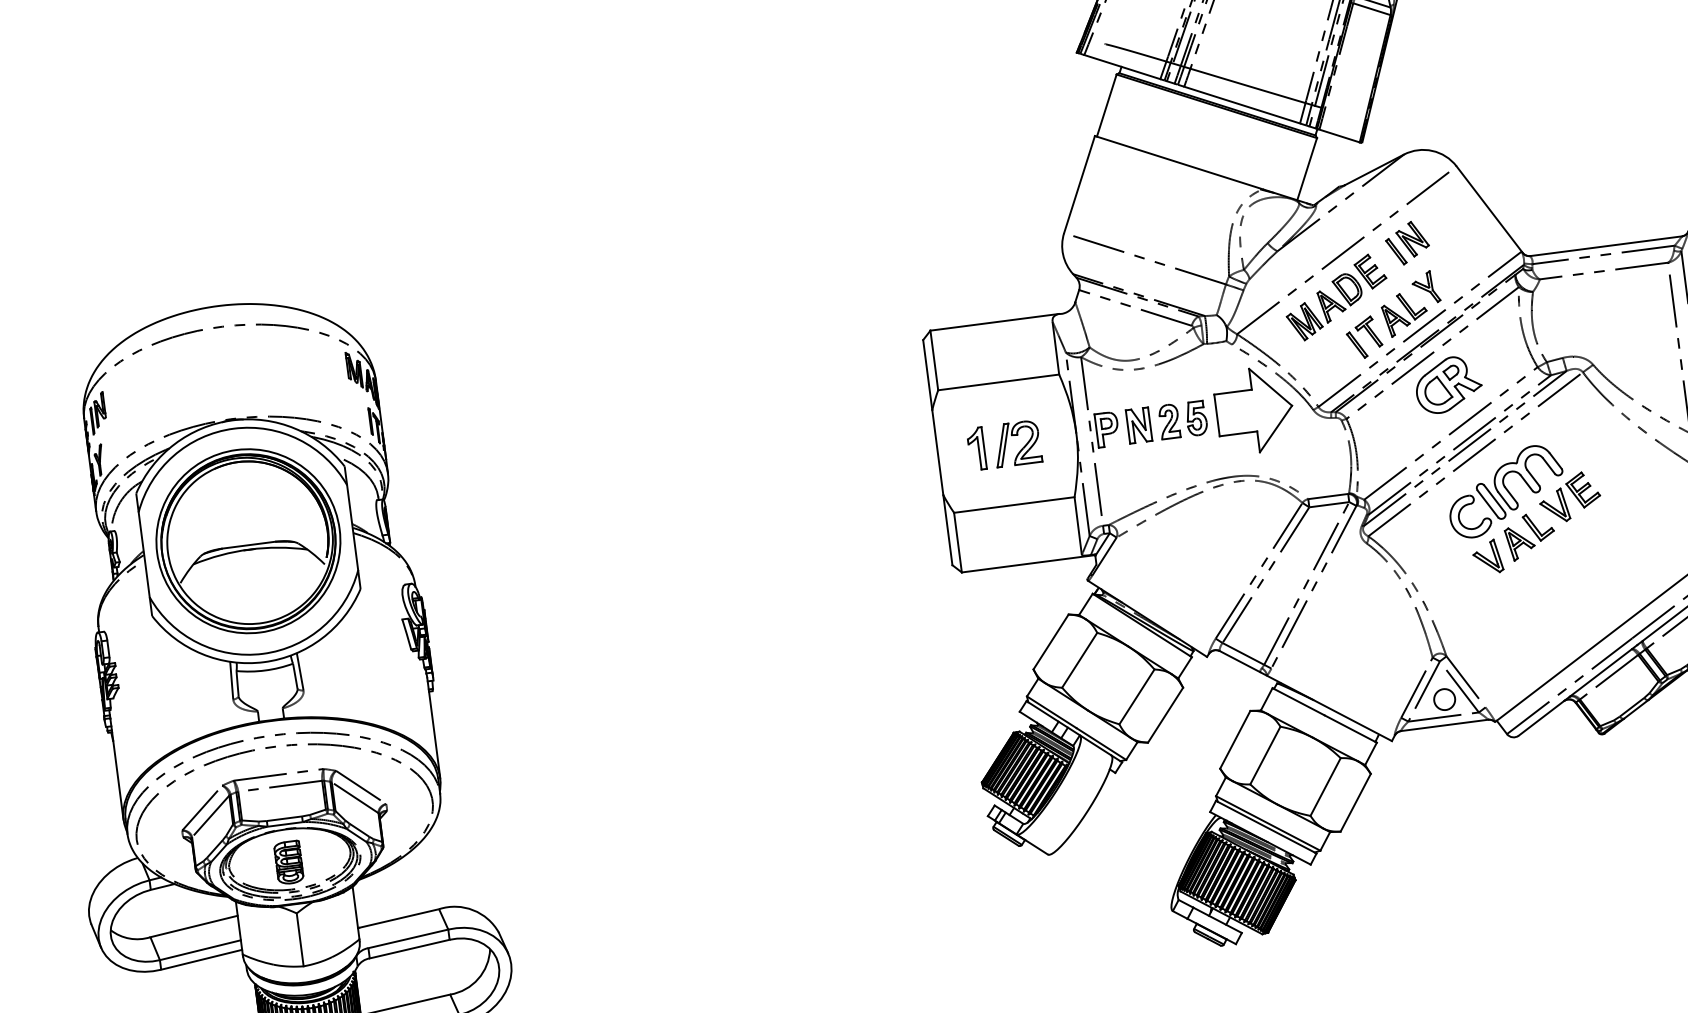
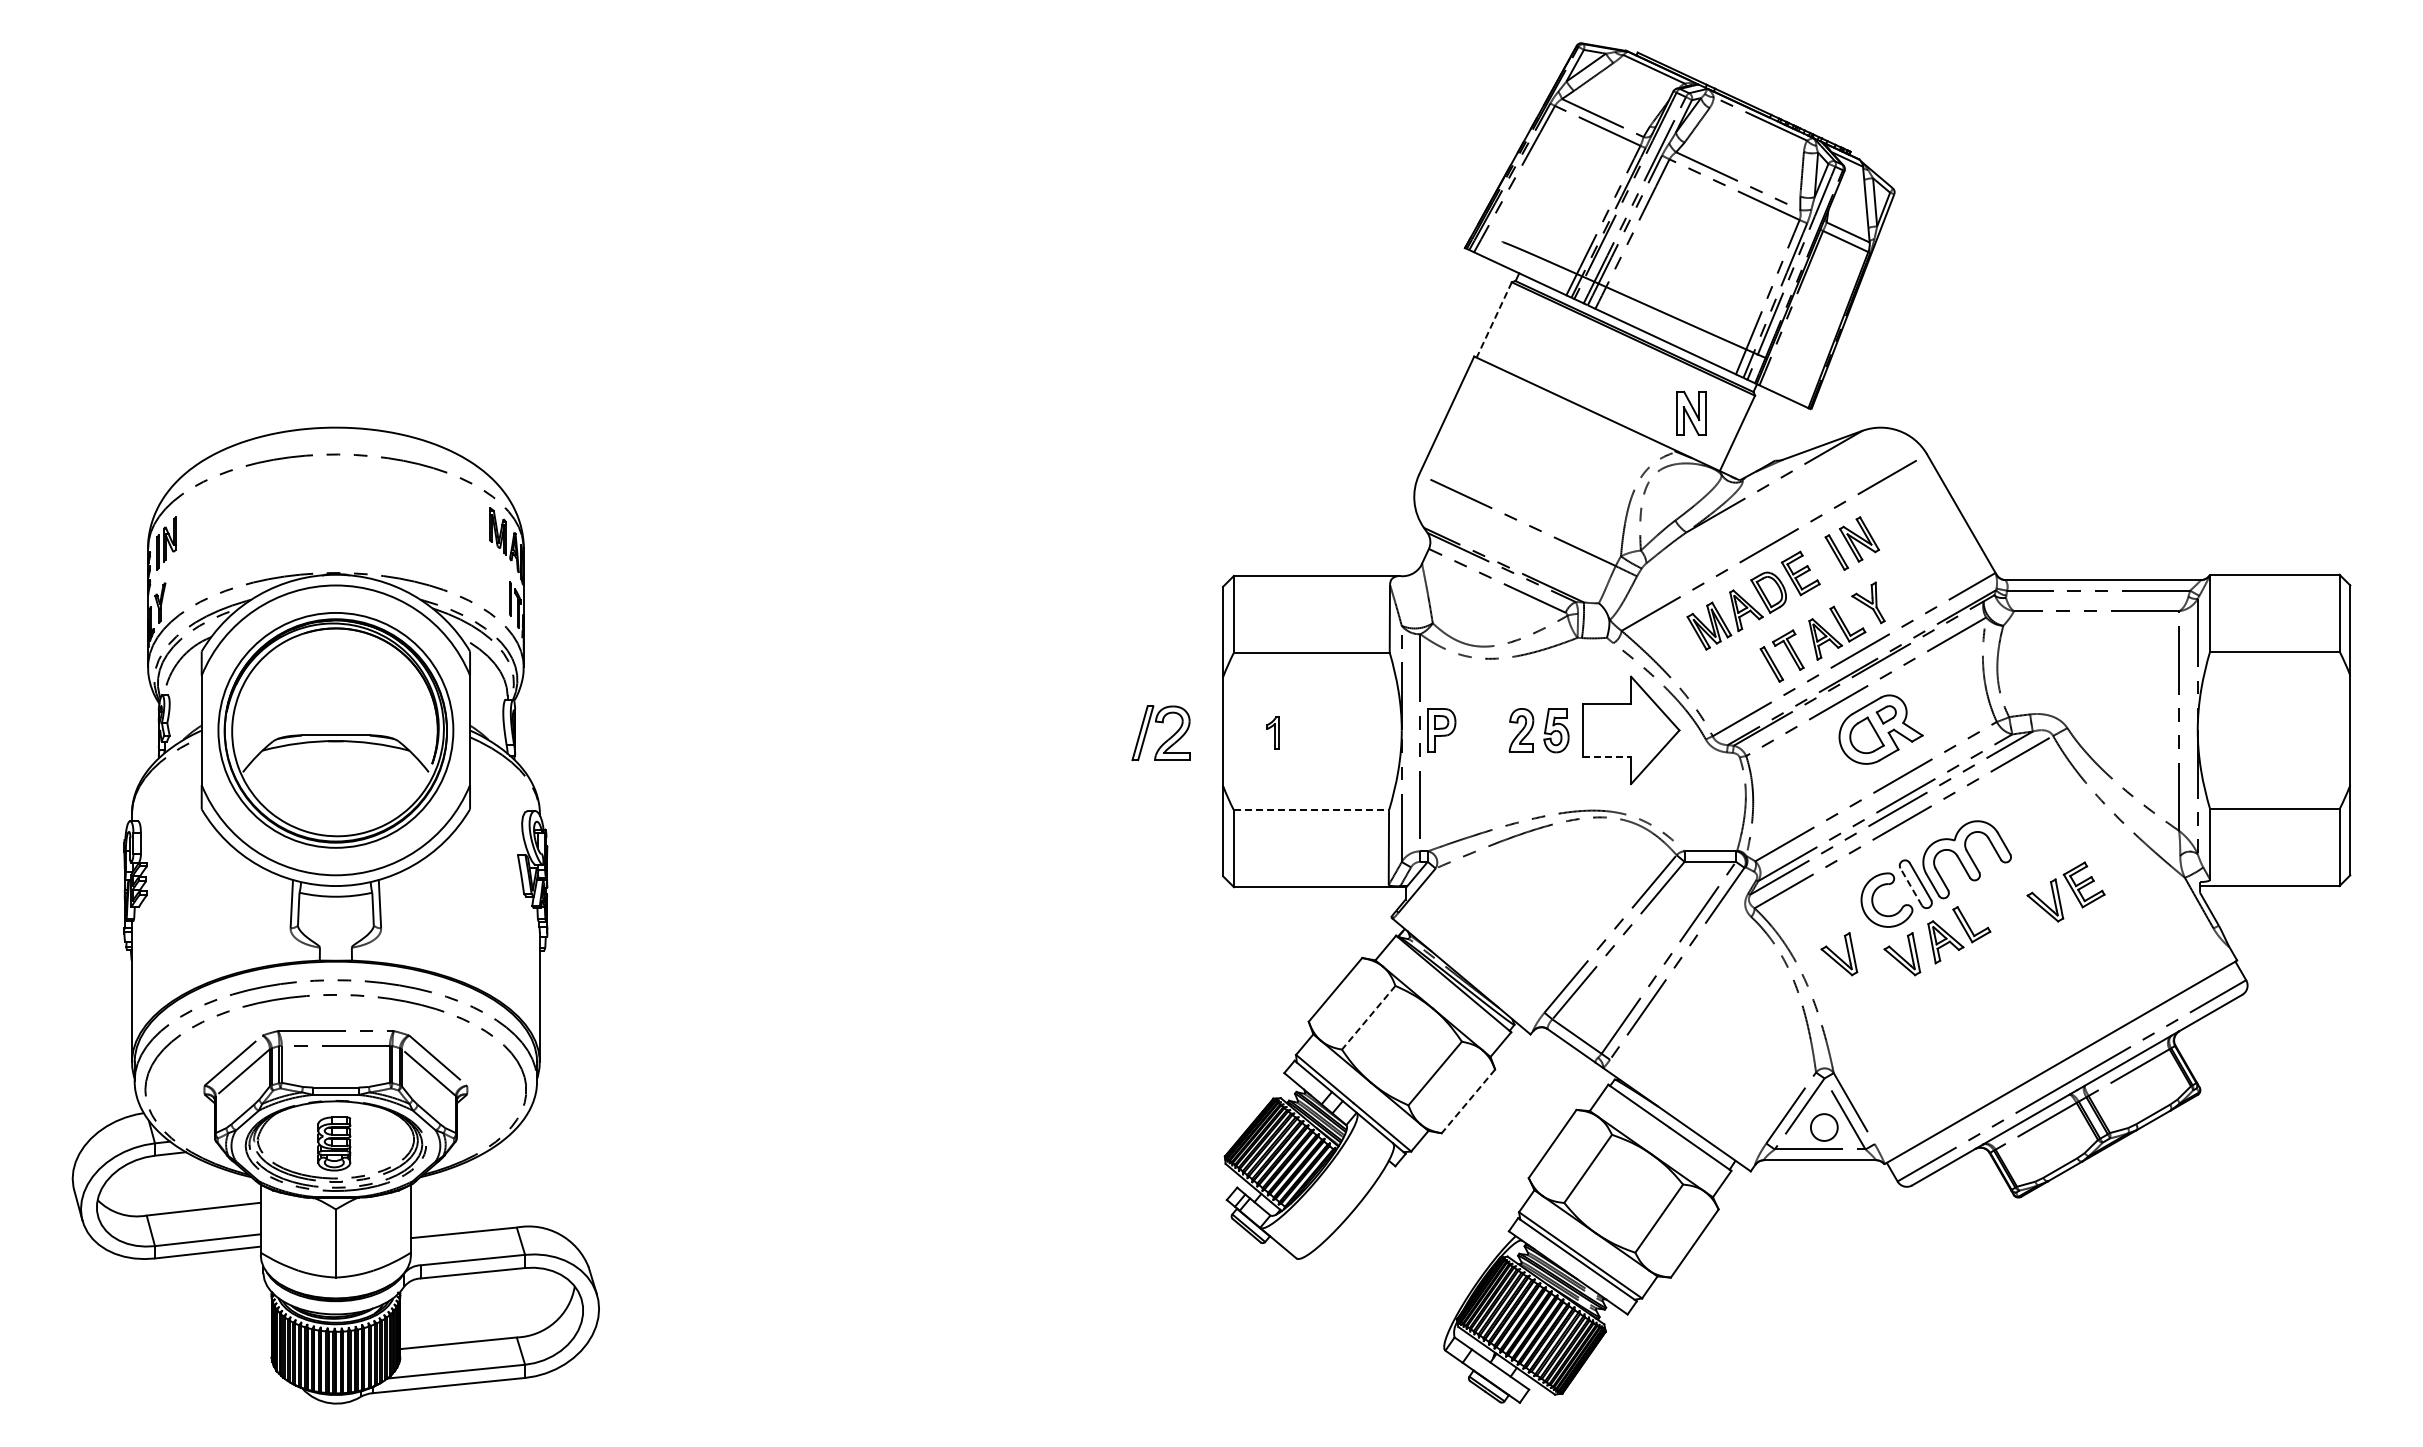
line: (1106, 105) -> (1494, 319), solid -> dashed
part: (1138, 424) -> (1691, 412), moved
line: (1238, 434) -> (1607, 757), solid -> dashed
part: (976, 448) -> (1272, 732), size x0.6
part: (1020, 449) -> (1164, 741), moved
part: (1569, 496) -> (2065, 891), moved
line: (1487, 503) -> (1910, 886), solid -> dashed
line: (1014, 505) -> (1311, 810), solid -> dashed
part: (1438, 563) -> (1839, 954), added
line: (1079, 660) -> (1368, 1017), solid -> dashed
line: (1165, 715) -> (1468, 1101), solid -> dashed

